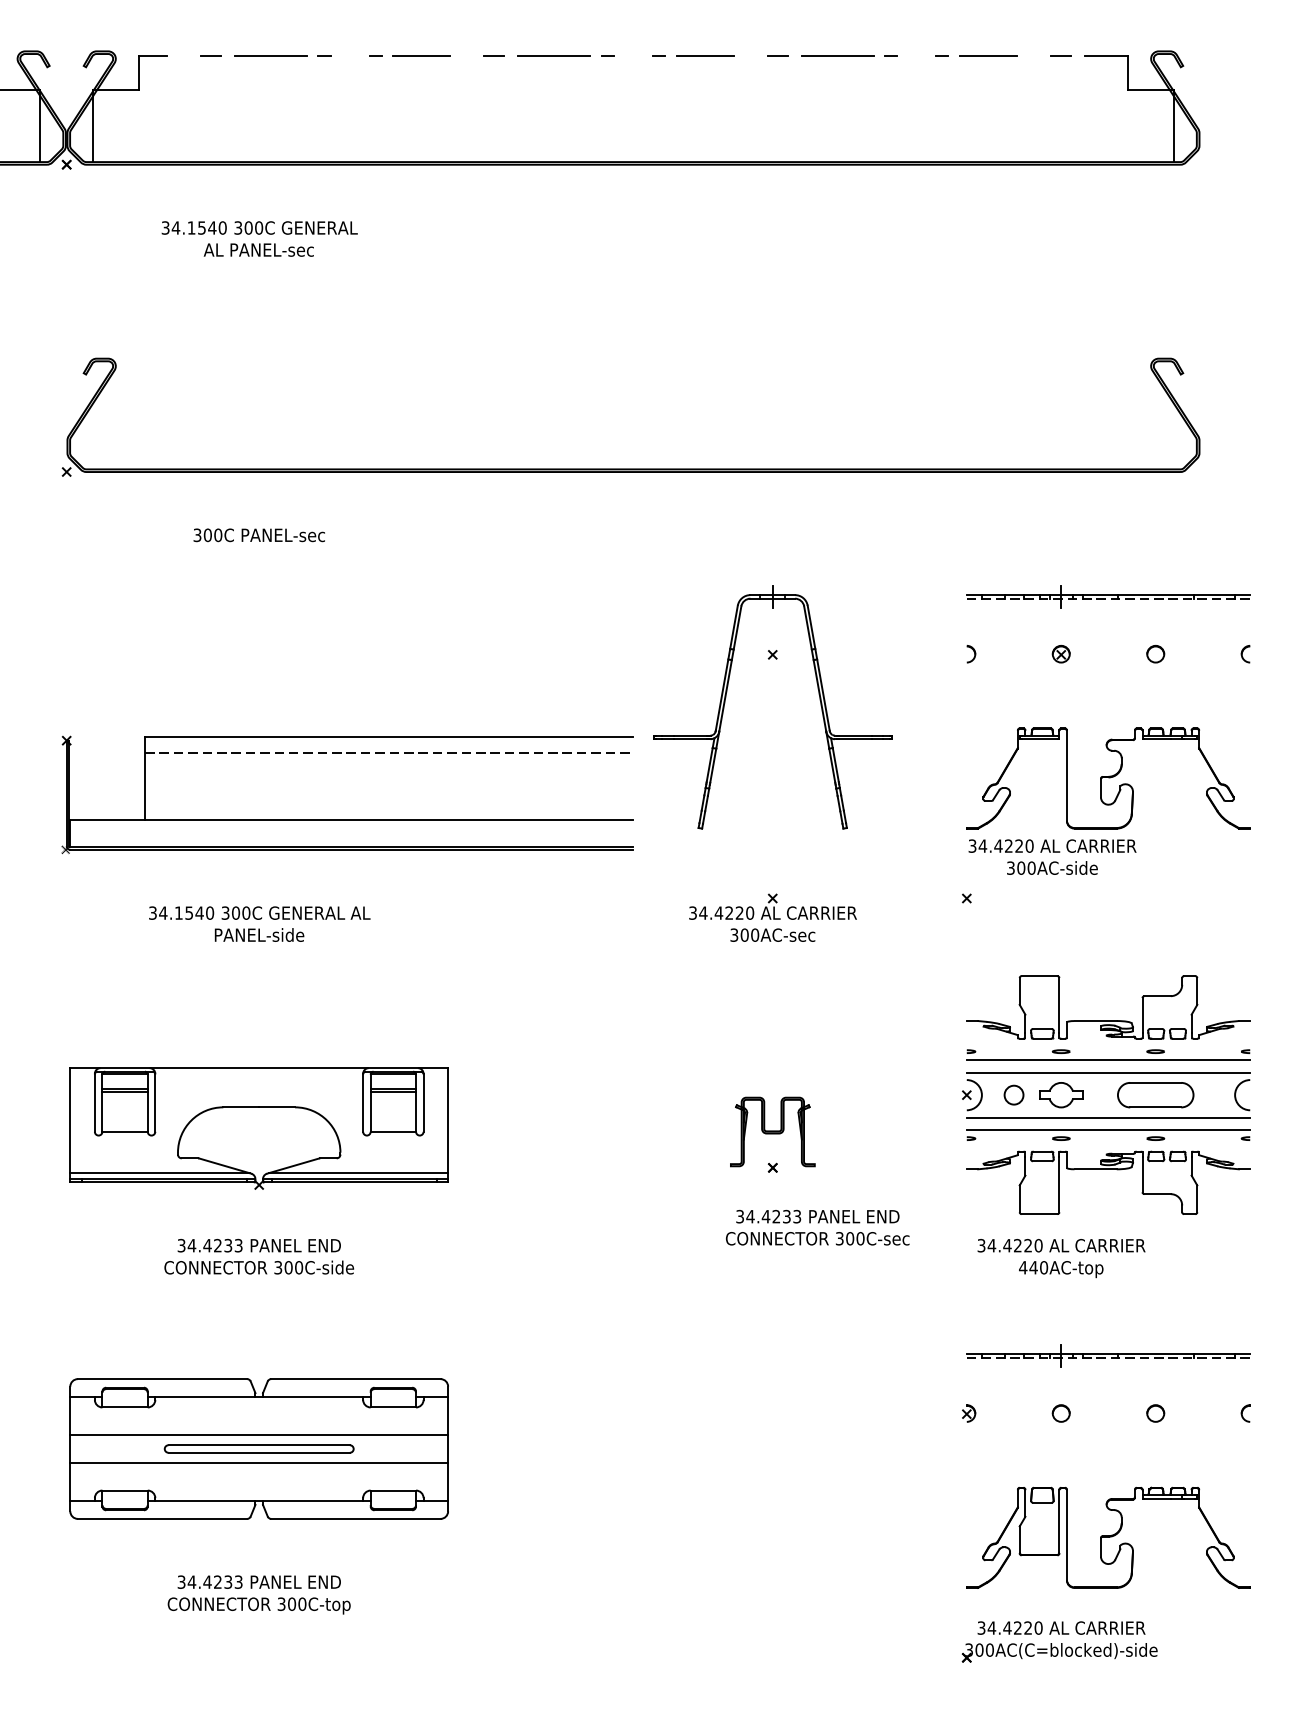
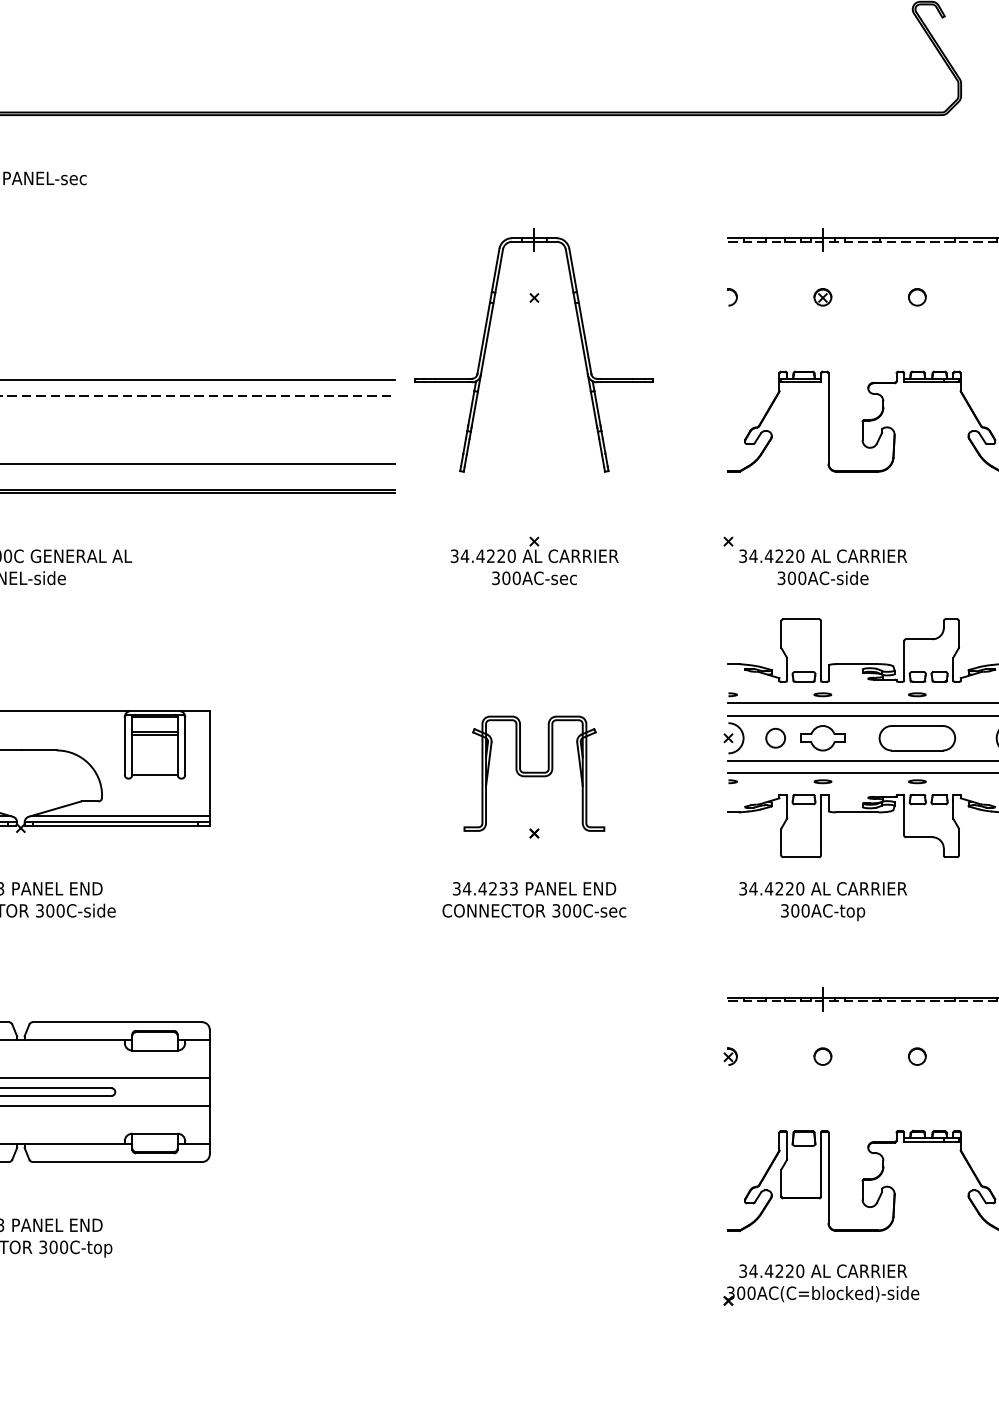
text: (1052, 856) -> (823, 566), moved
part: (772, 1133) -> (534, 776), size x1.67
text: (817, 1227) -> (534, 899), moved
text: (1028, 1267) -> (790, 910), 440AC-top -> 300AC-top

